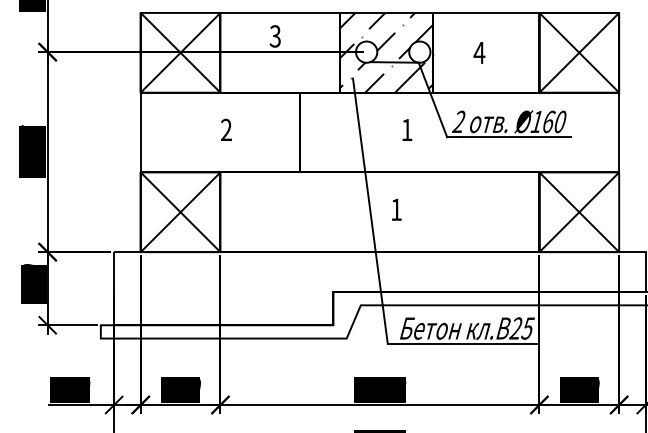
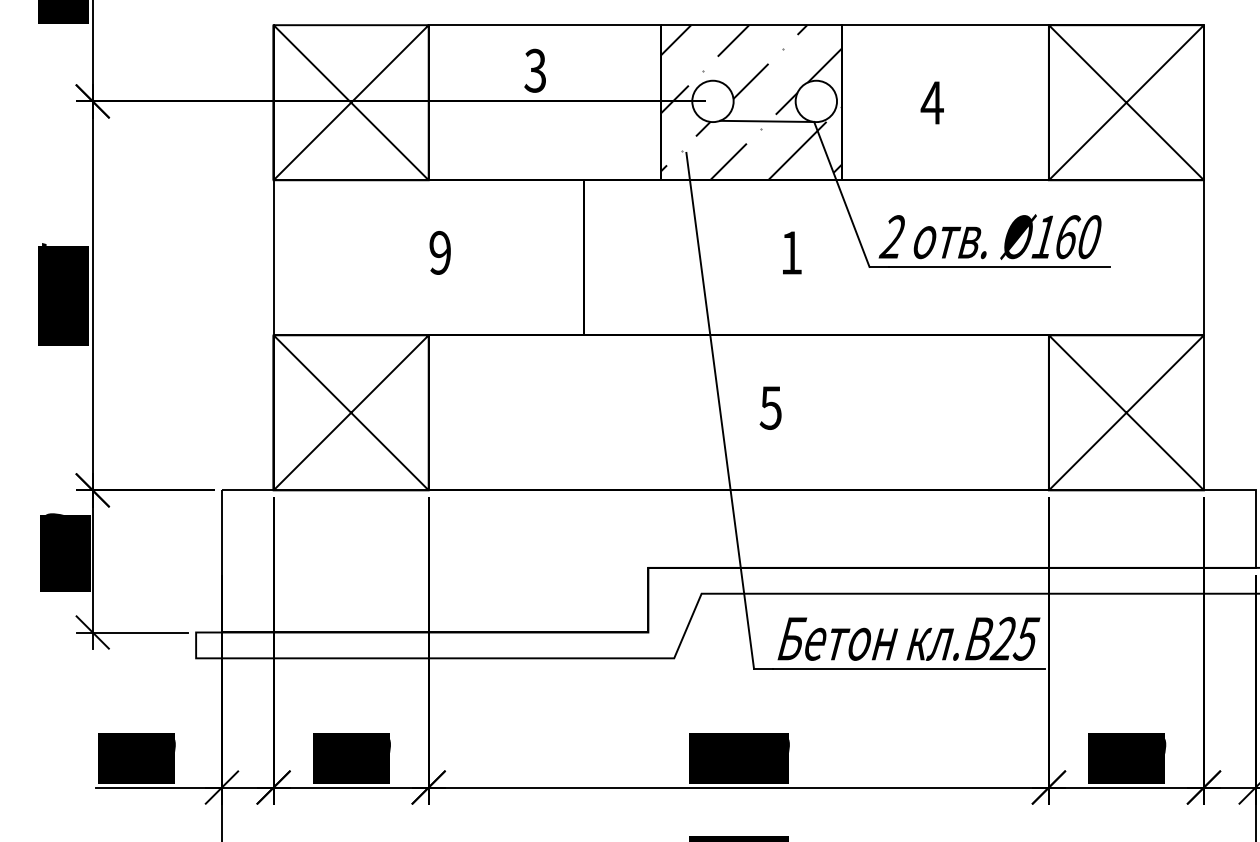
text: (226, 130) -> (440, 253), 2 -> 9
text: (395, 209) -> (769, 407), 1 -> 5

